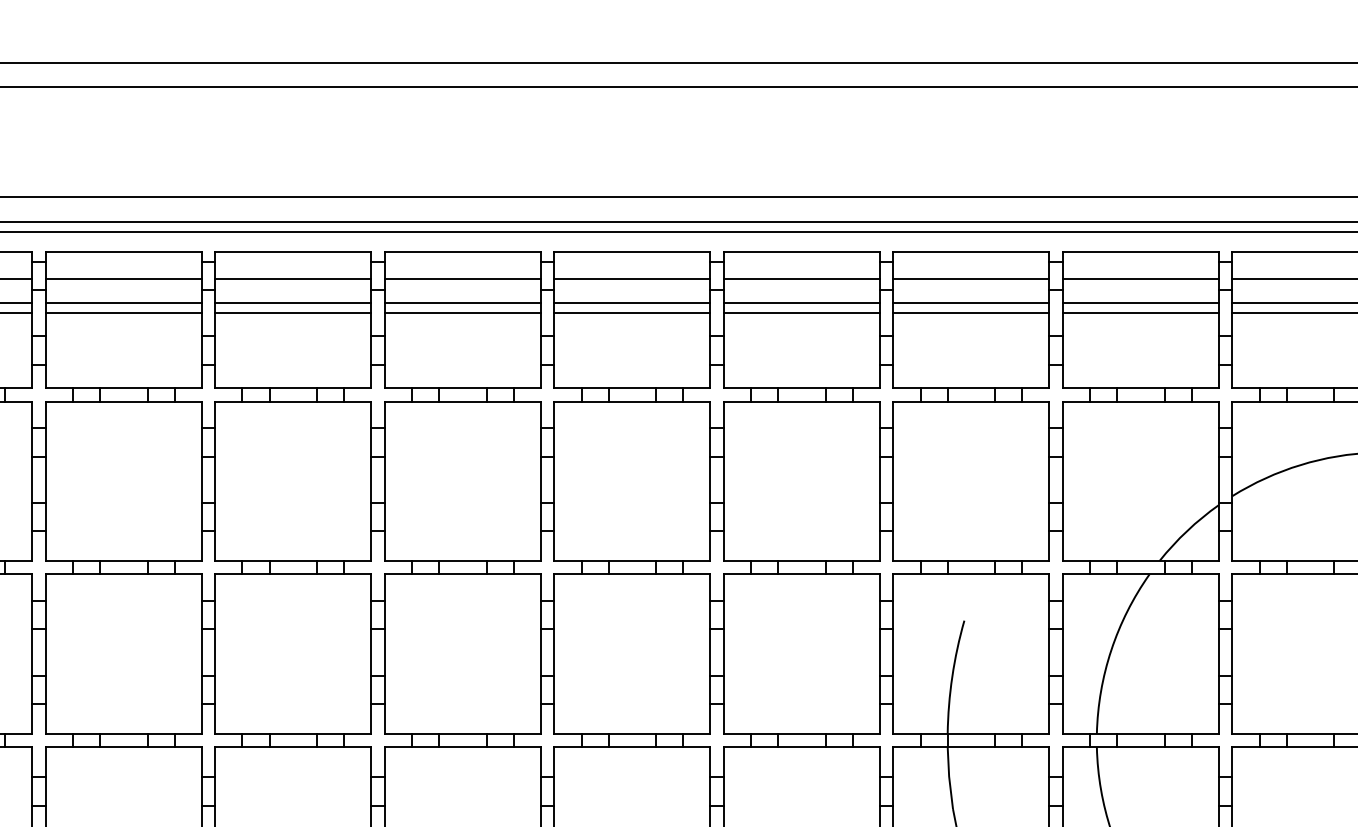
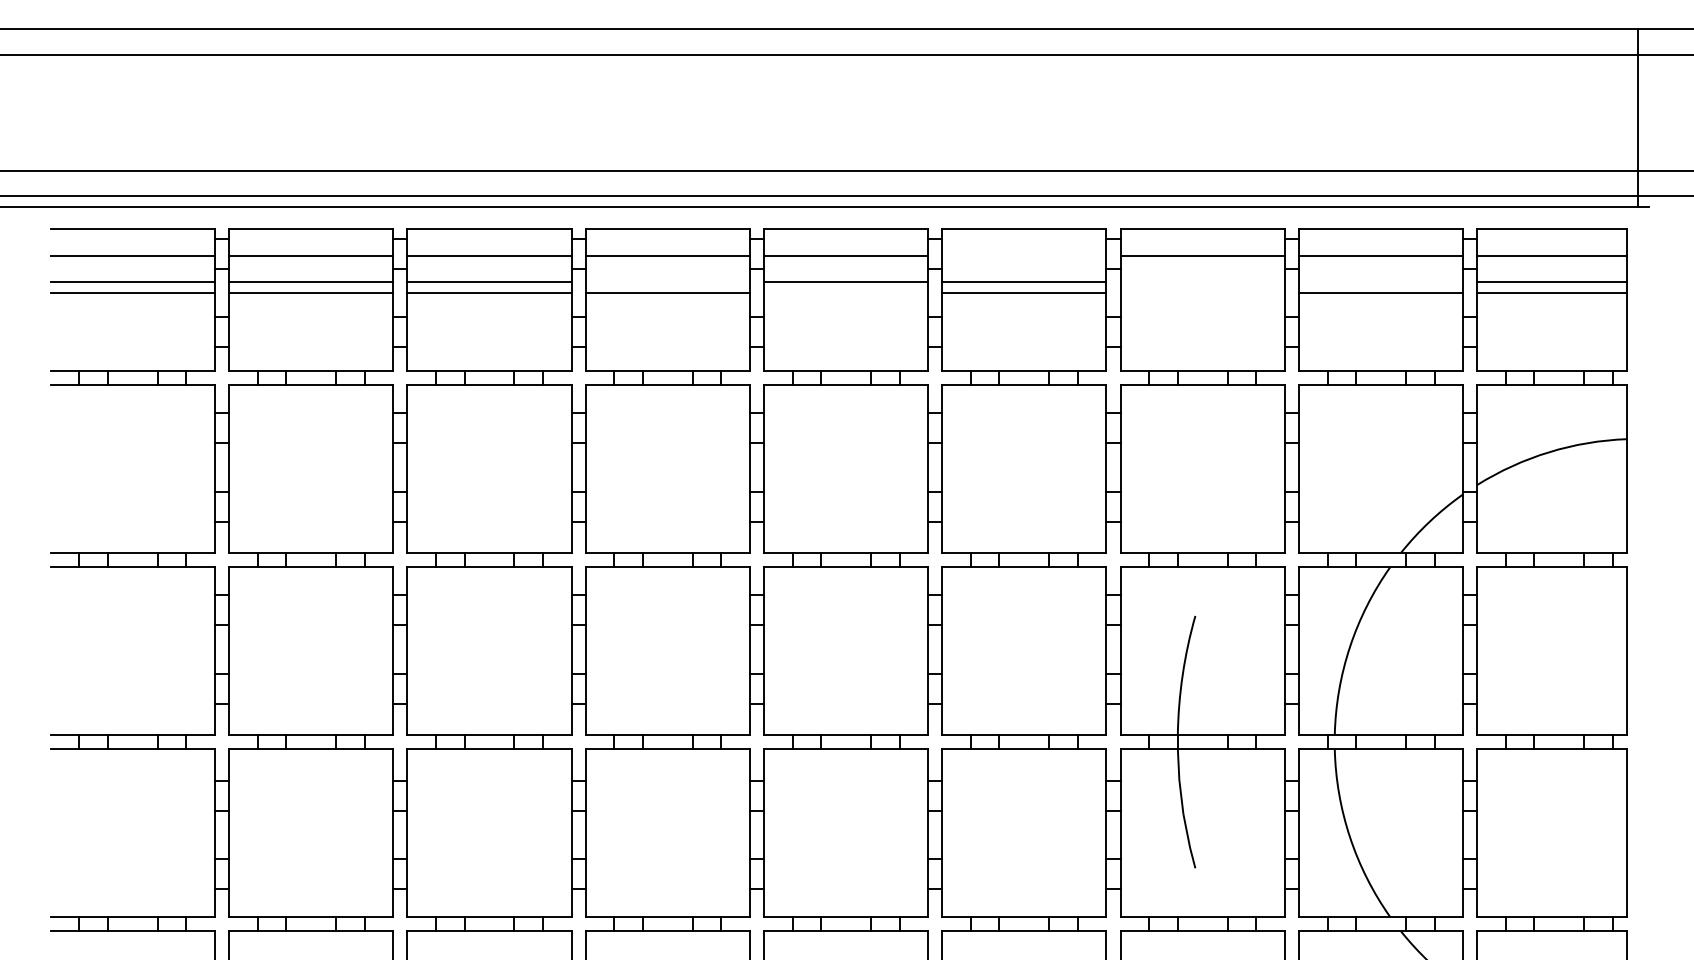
line: (801, 278) -> (1024, 256), removed
line: (462, 303) -> (667, 282), removed
line: (971, 303) -> (1202, 282), removed
line: (1141, 303) -> (1381, 282), removed
line: (632, 313) -> (846, 292), removed
line: (971, 313) -> (1202, 292), removed

